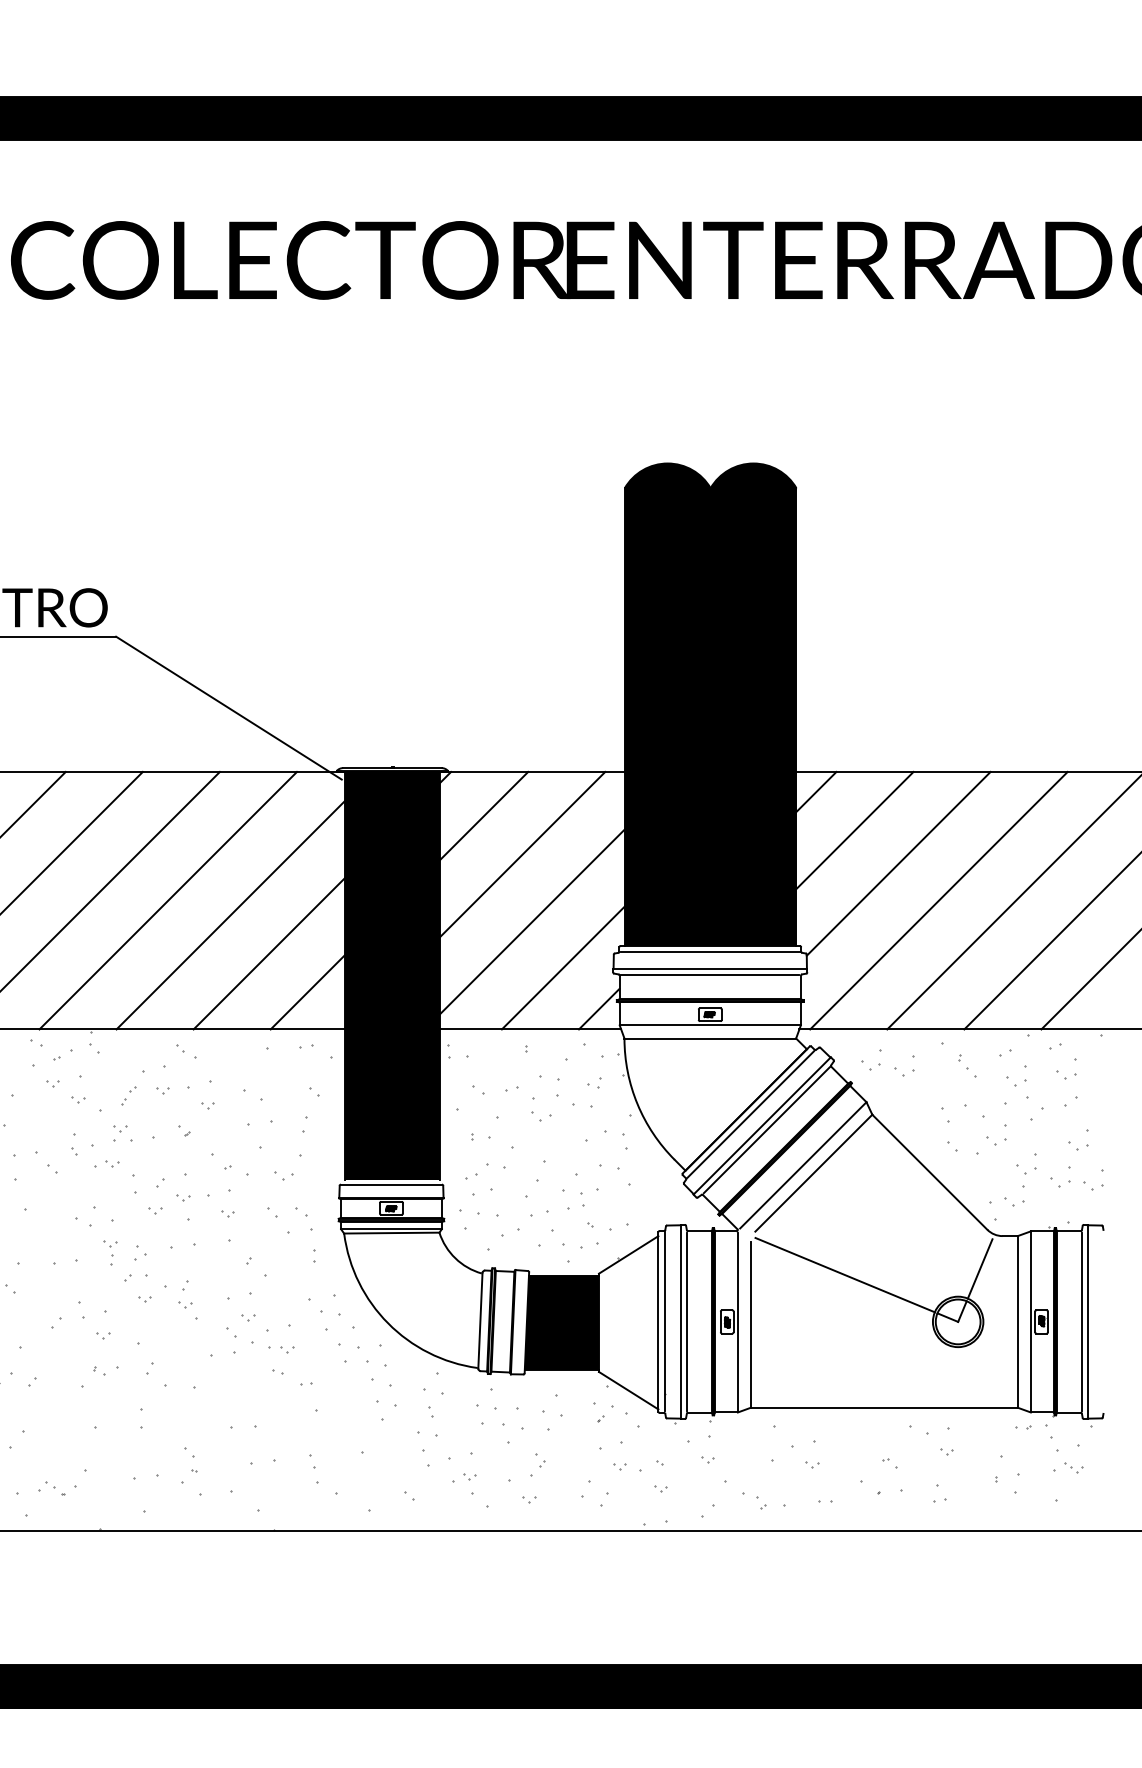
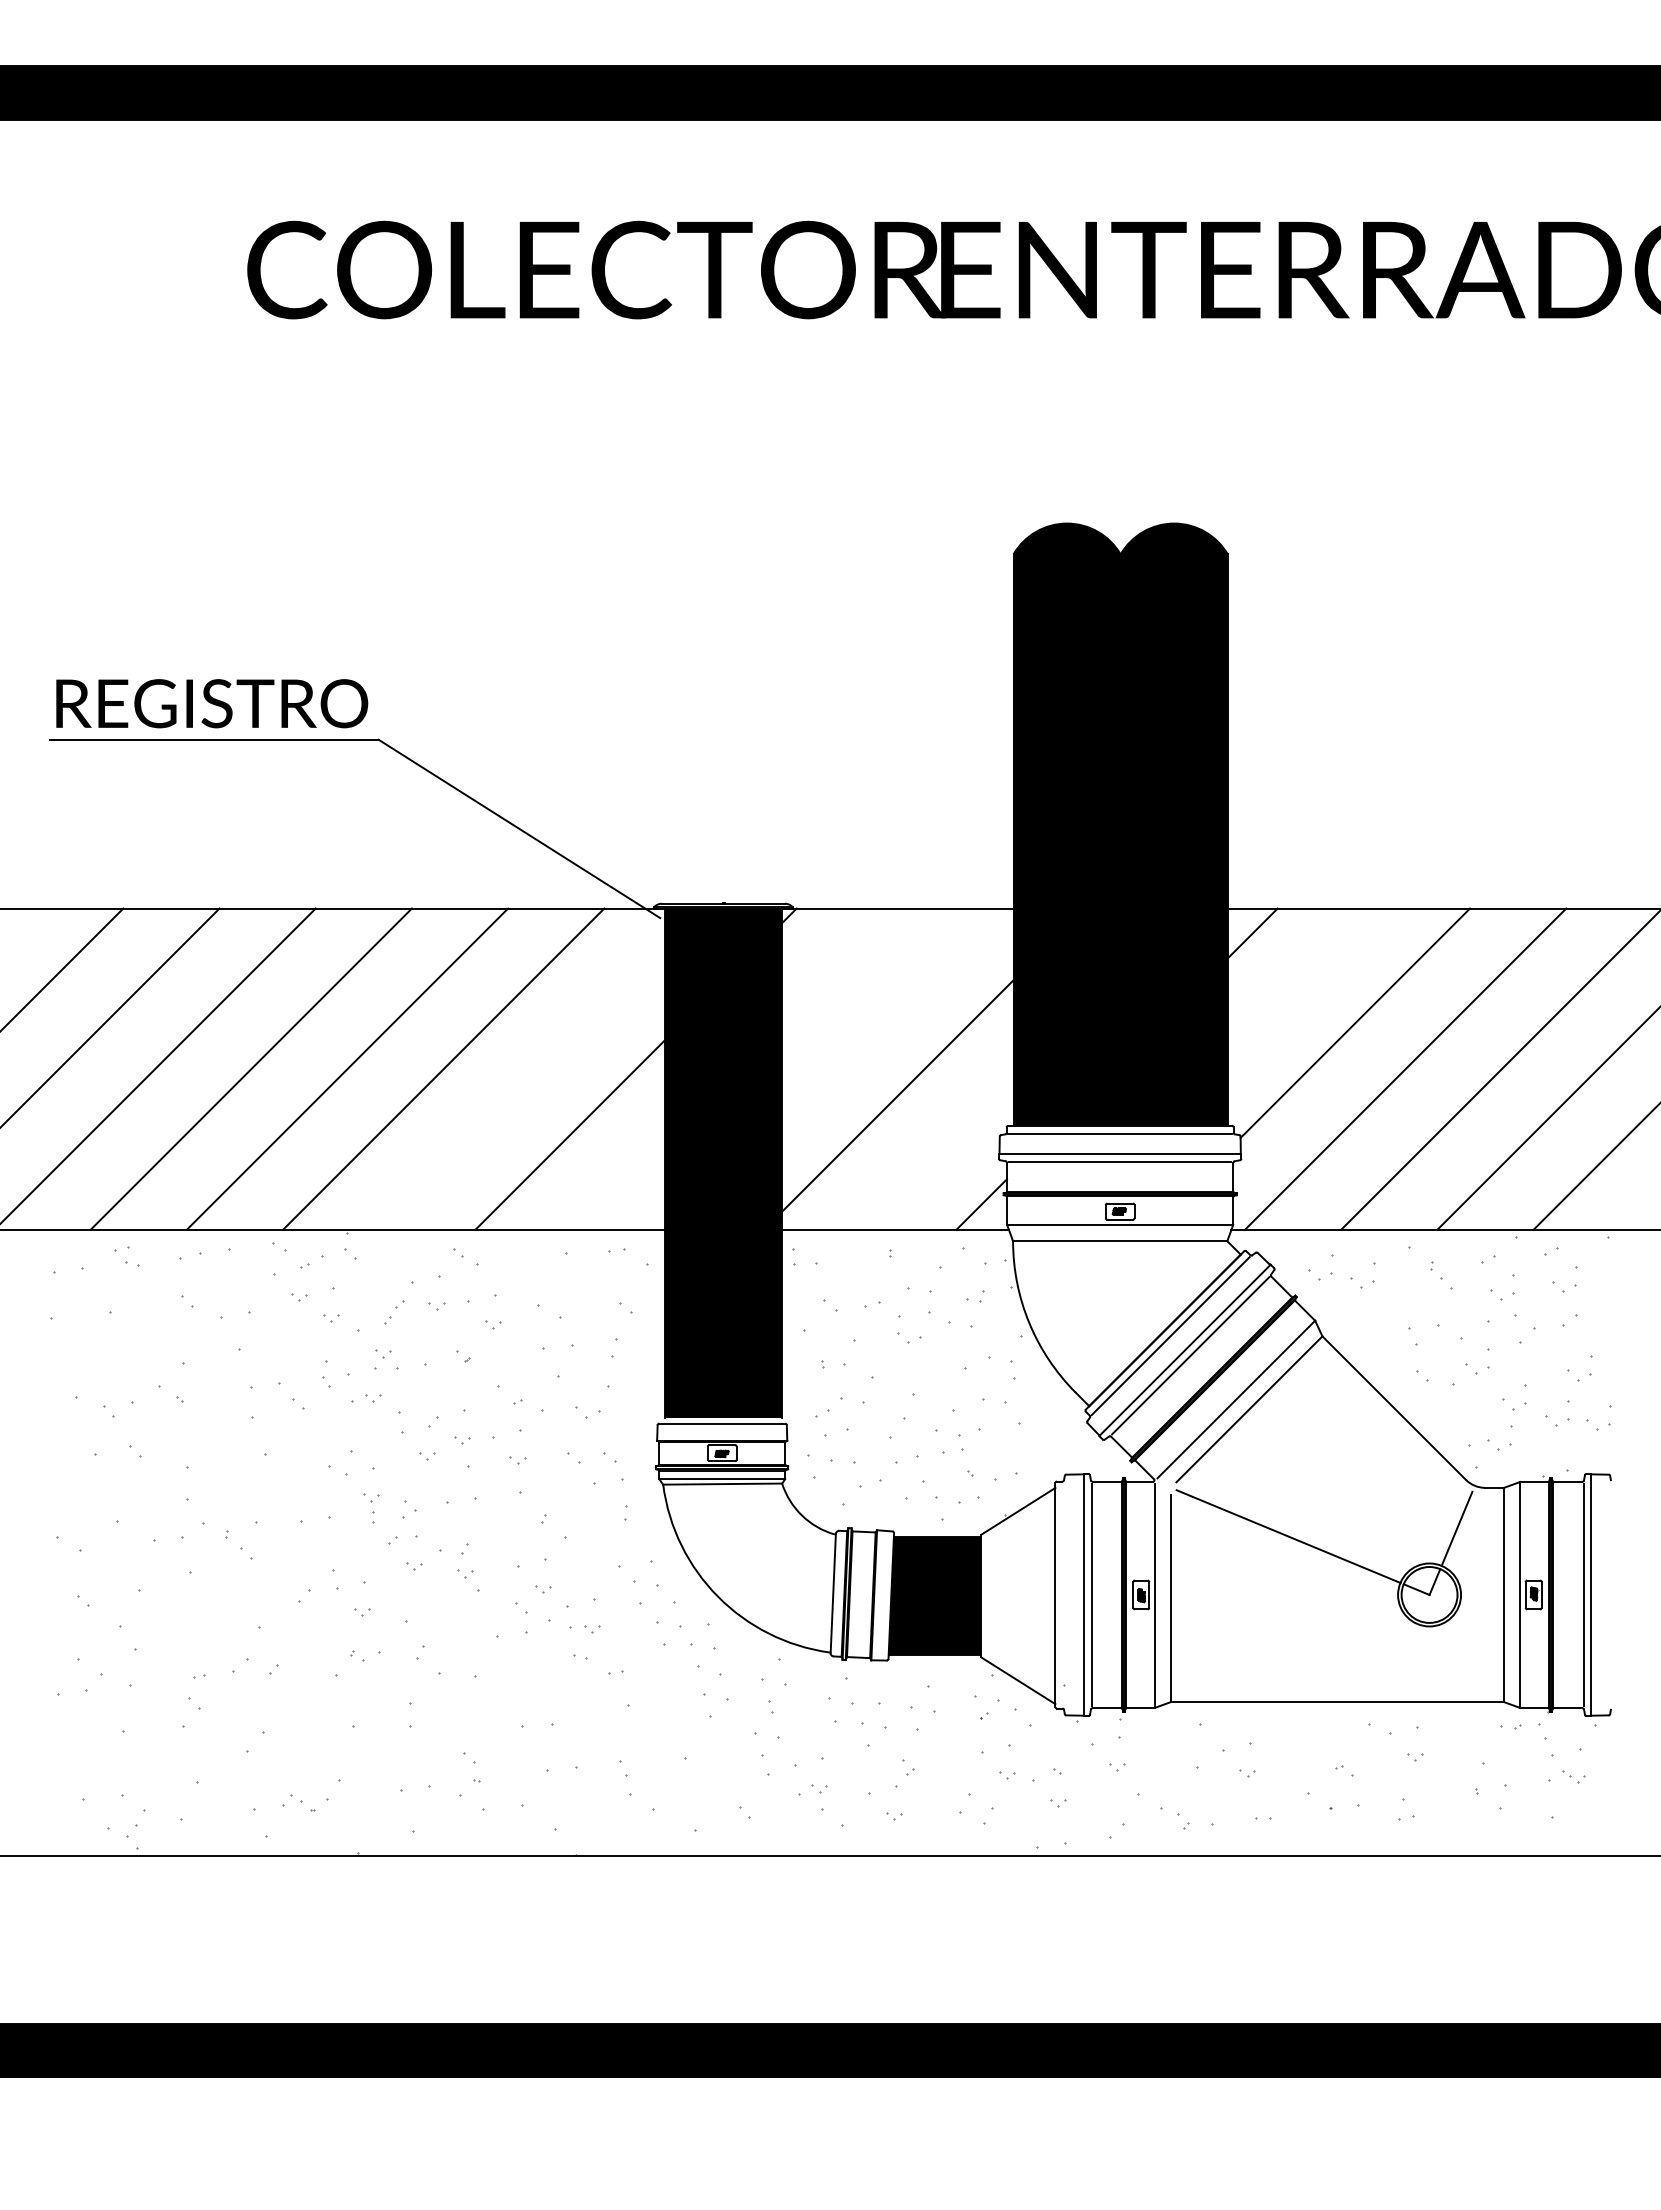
line: (483, 815) -> (837, 963), removed
line: (854, 830) -> (1300, 981), removed
line: (522, 854) -> (885, 1011), removed
line: (230, 914) -> (521, 1086), removed
line: (563, 967) -> (936, 1152), removed
line: (307, 991) -> (617, 1182), removed
line: (664, 1321) -> (1063, 1594), removed

